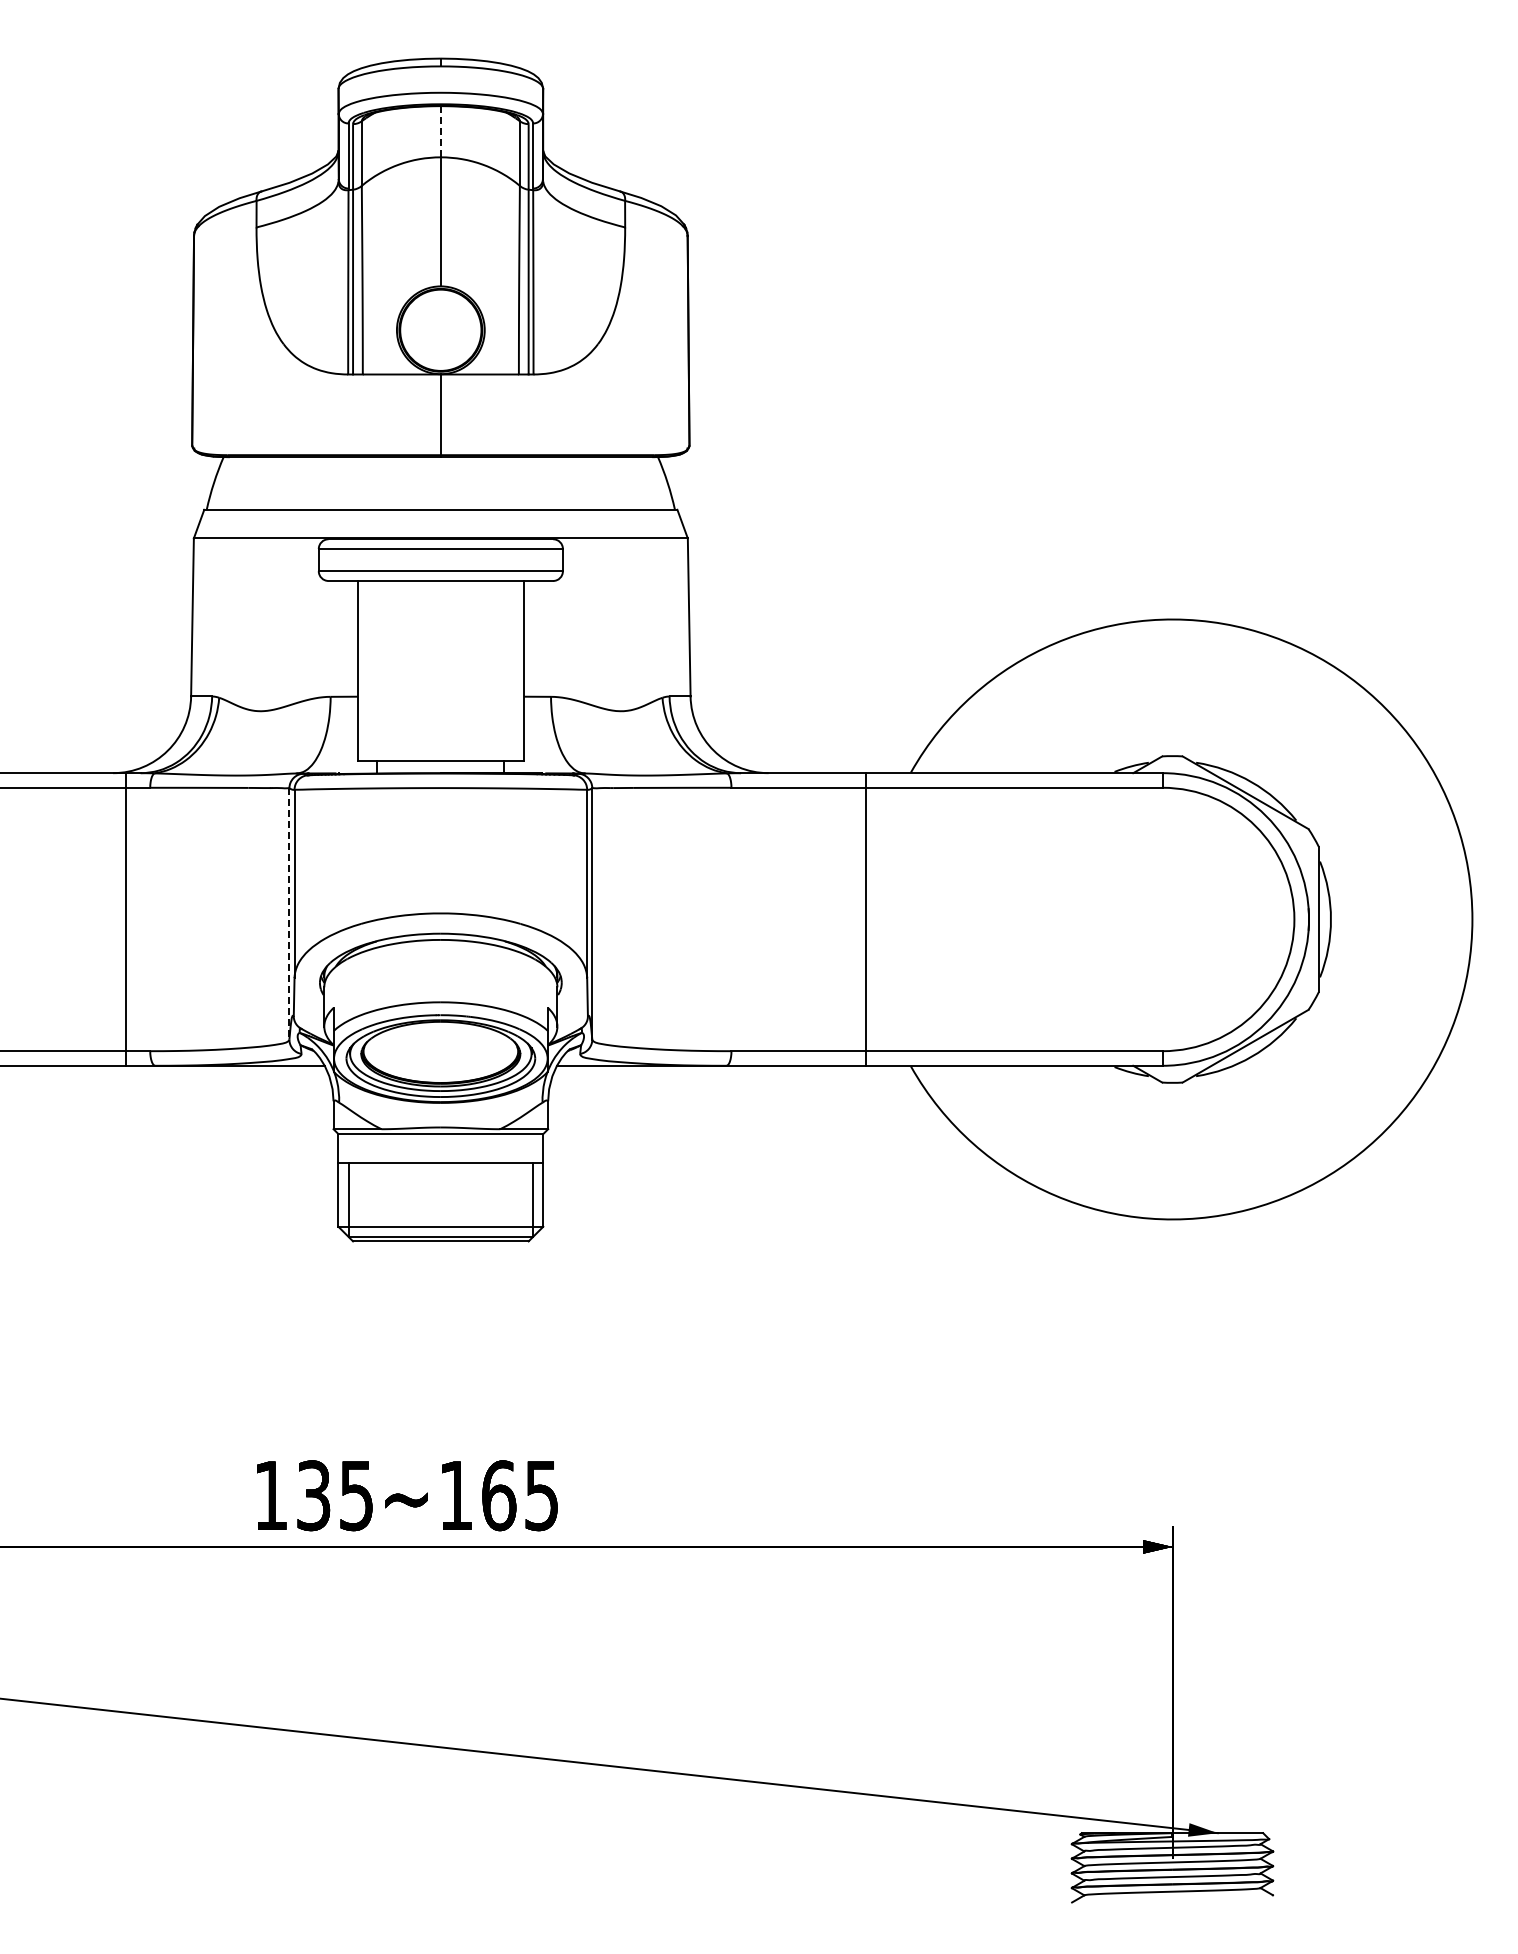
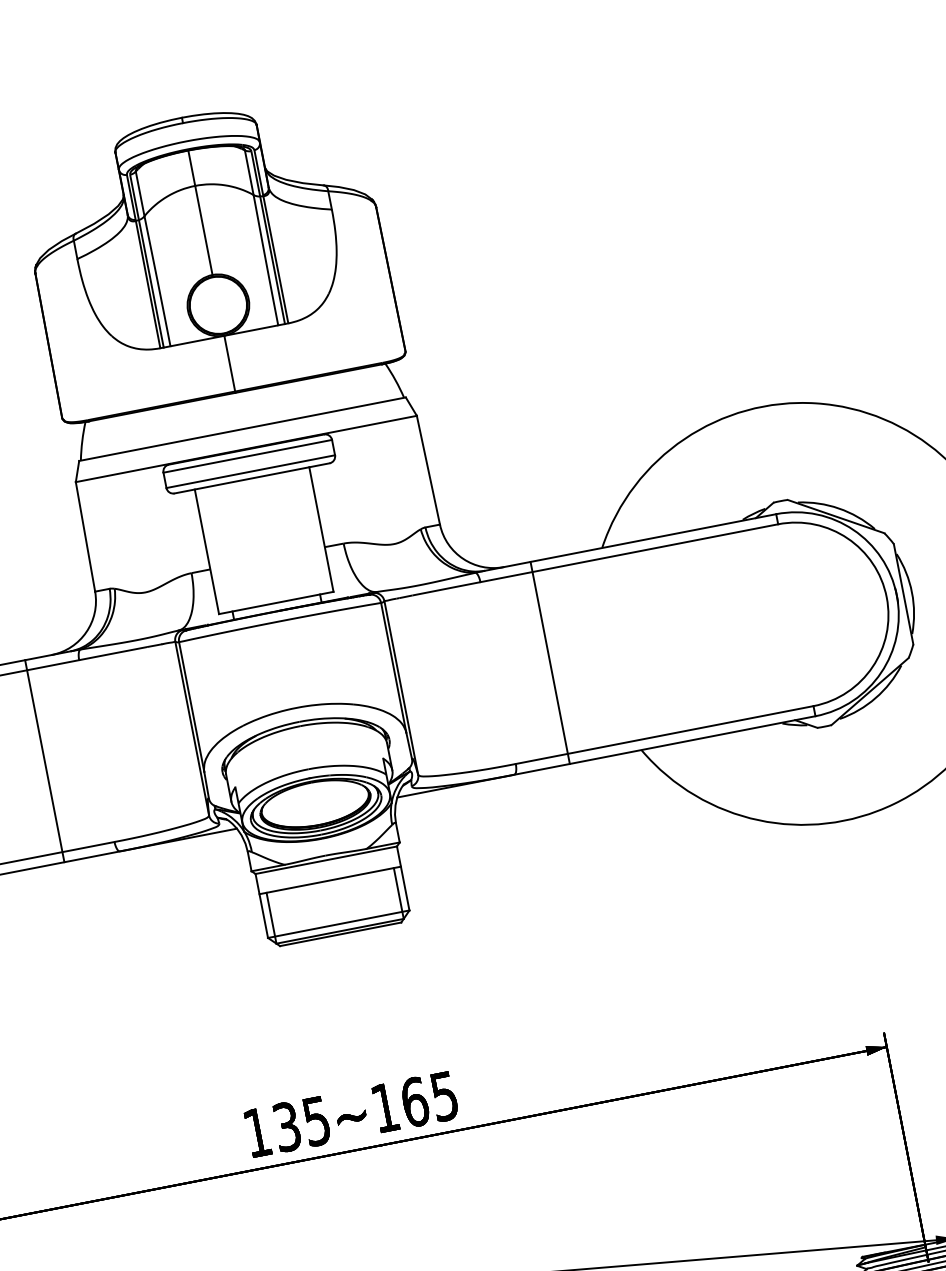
line: (440, 131) -> (191, 168), dashed -> solid
line: (289, 913) -> (192, 728), dashed -> solid
line: (125, 919) -> (44, 761), moved
line: (865, 919) -> (549, 663), moved

